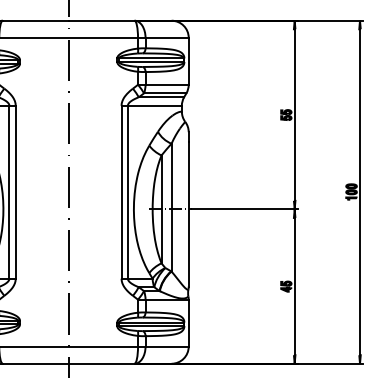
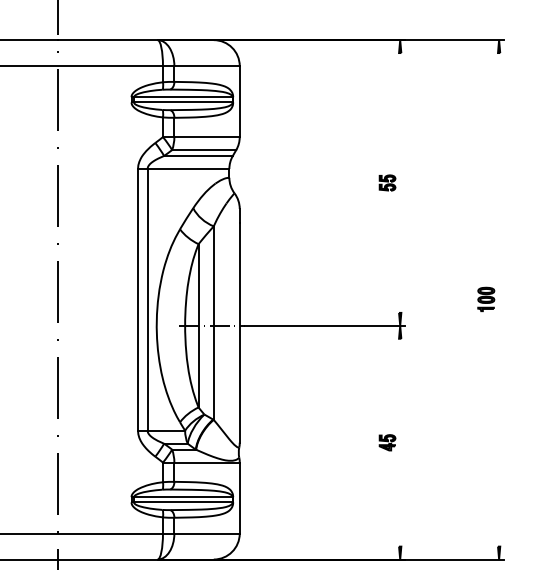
line: (294, 114) -> (399, 182), removed
line: (360, 192) -> (499, 300), removed
line: (294, 286) -> (399, 442), removed

